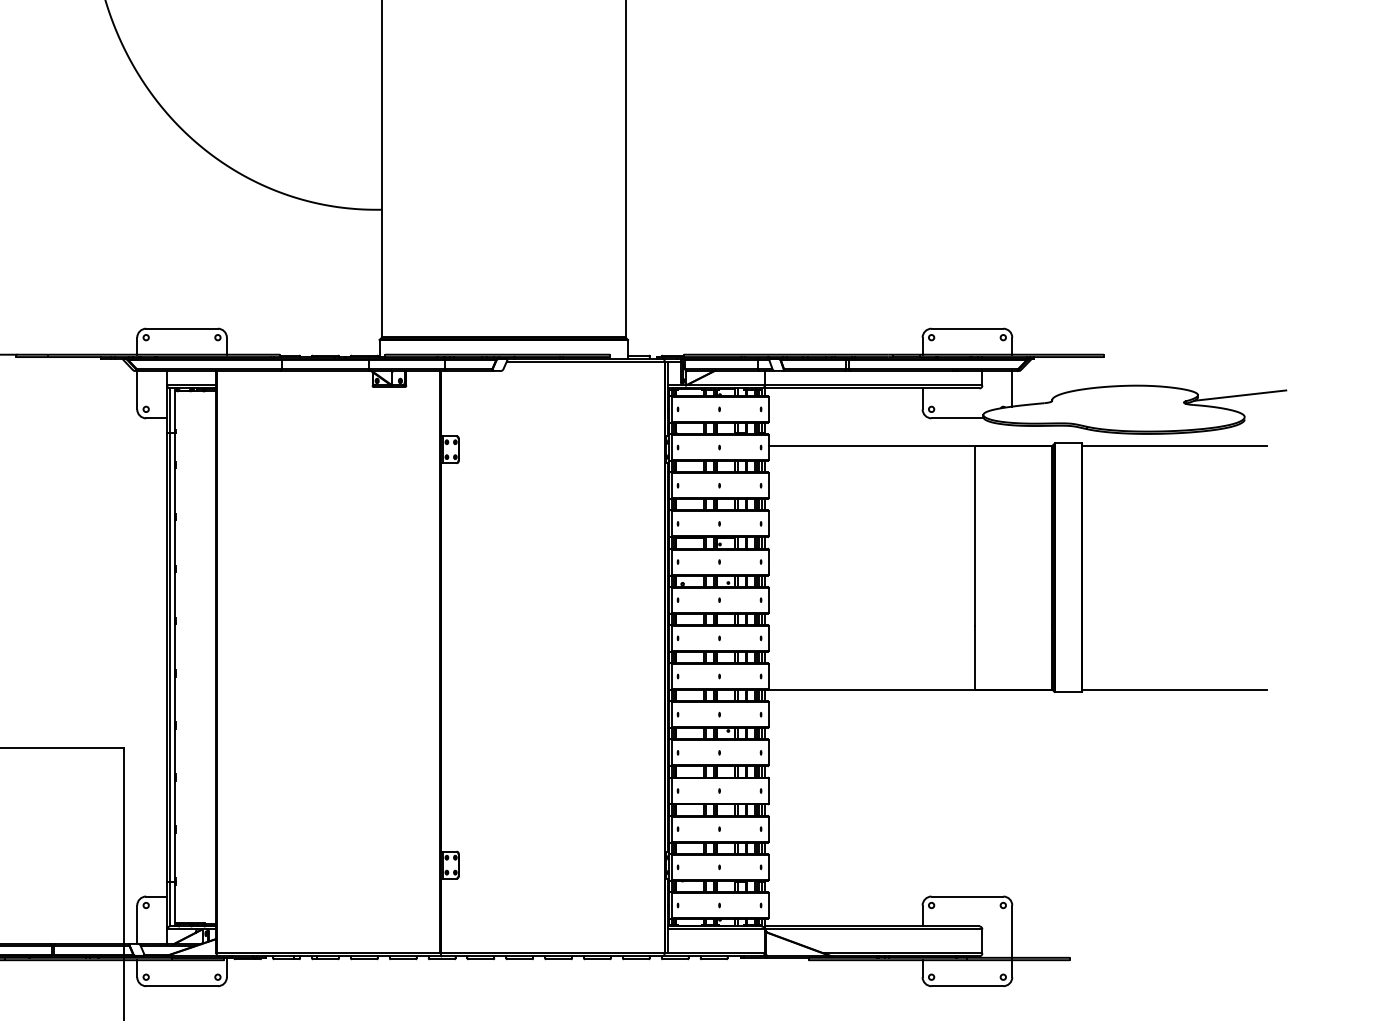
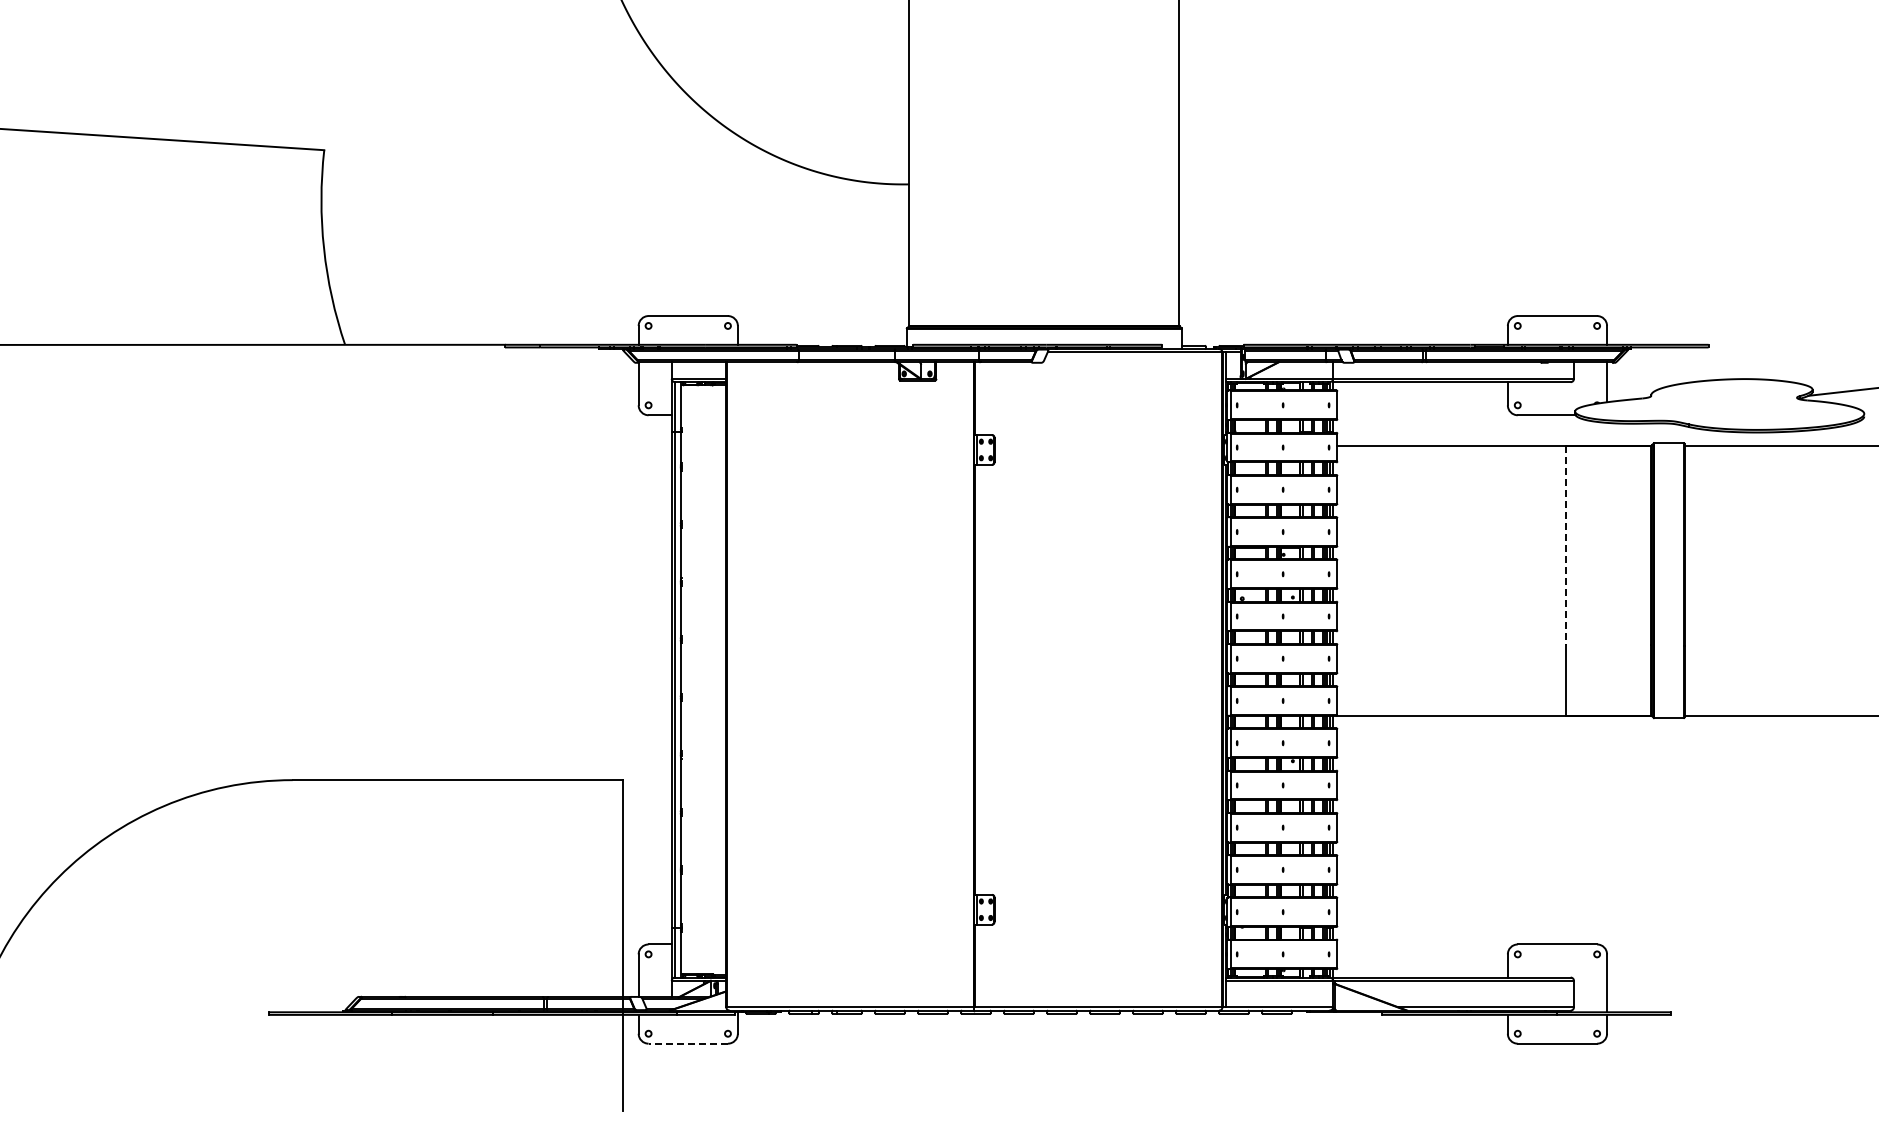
line: (975, 536) -> (1566, 545), solid -> dashed
line: (182, 986) -> (688, 1043), solid -> dashed

